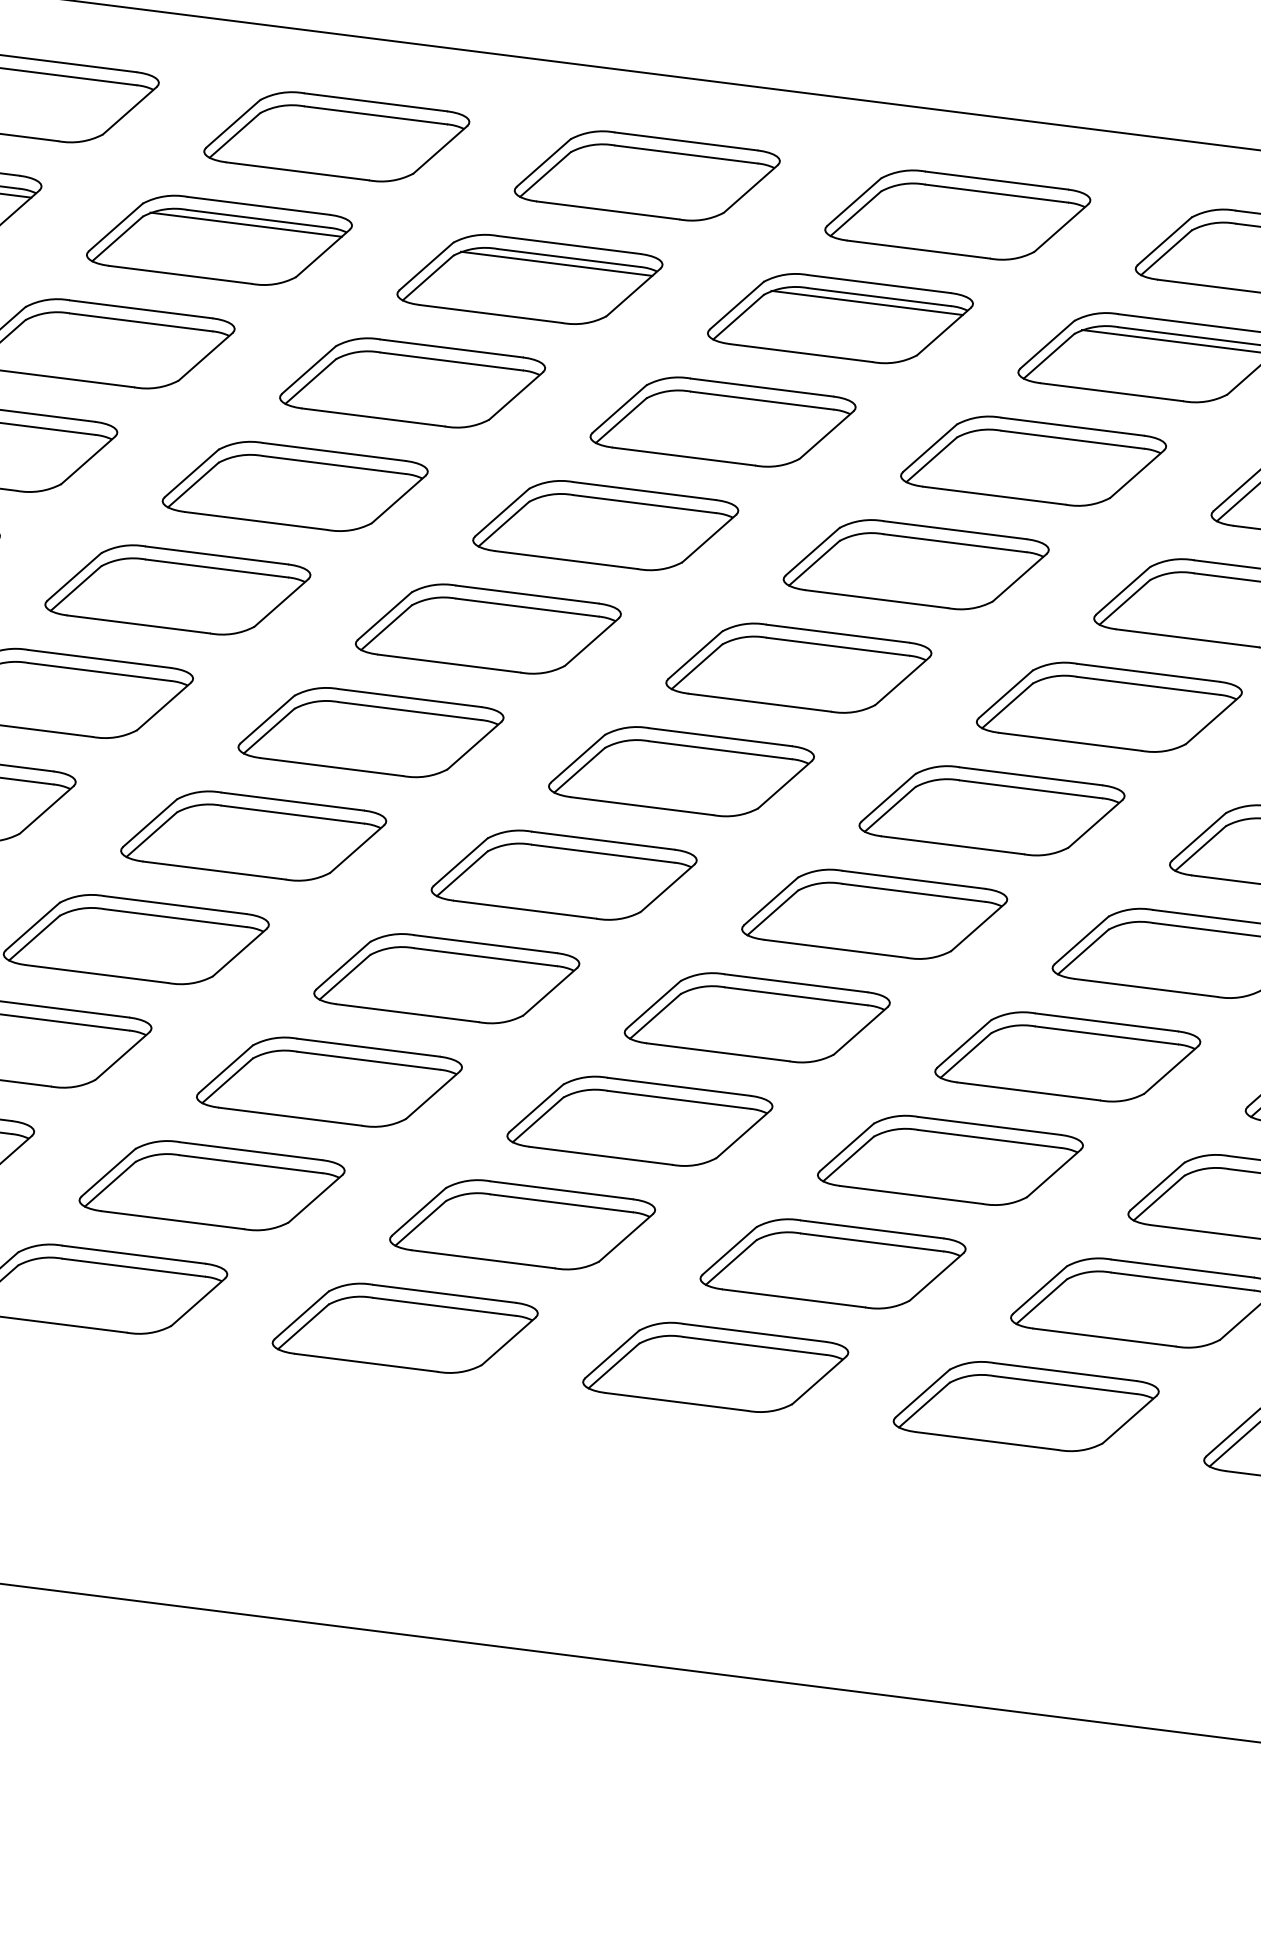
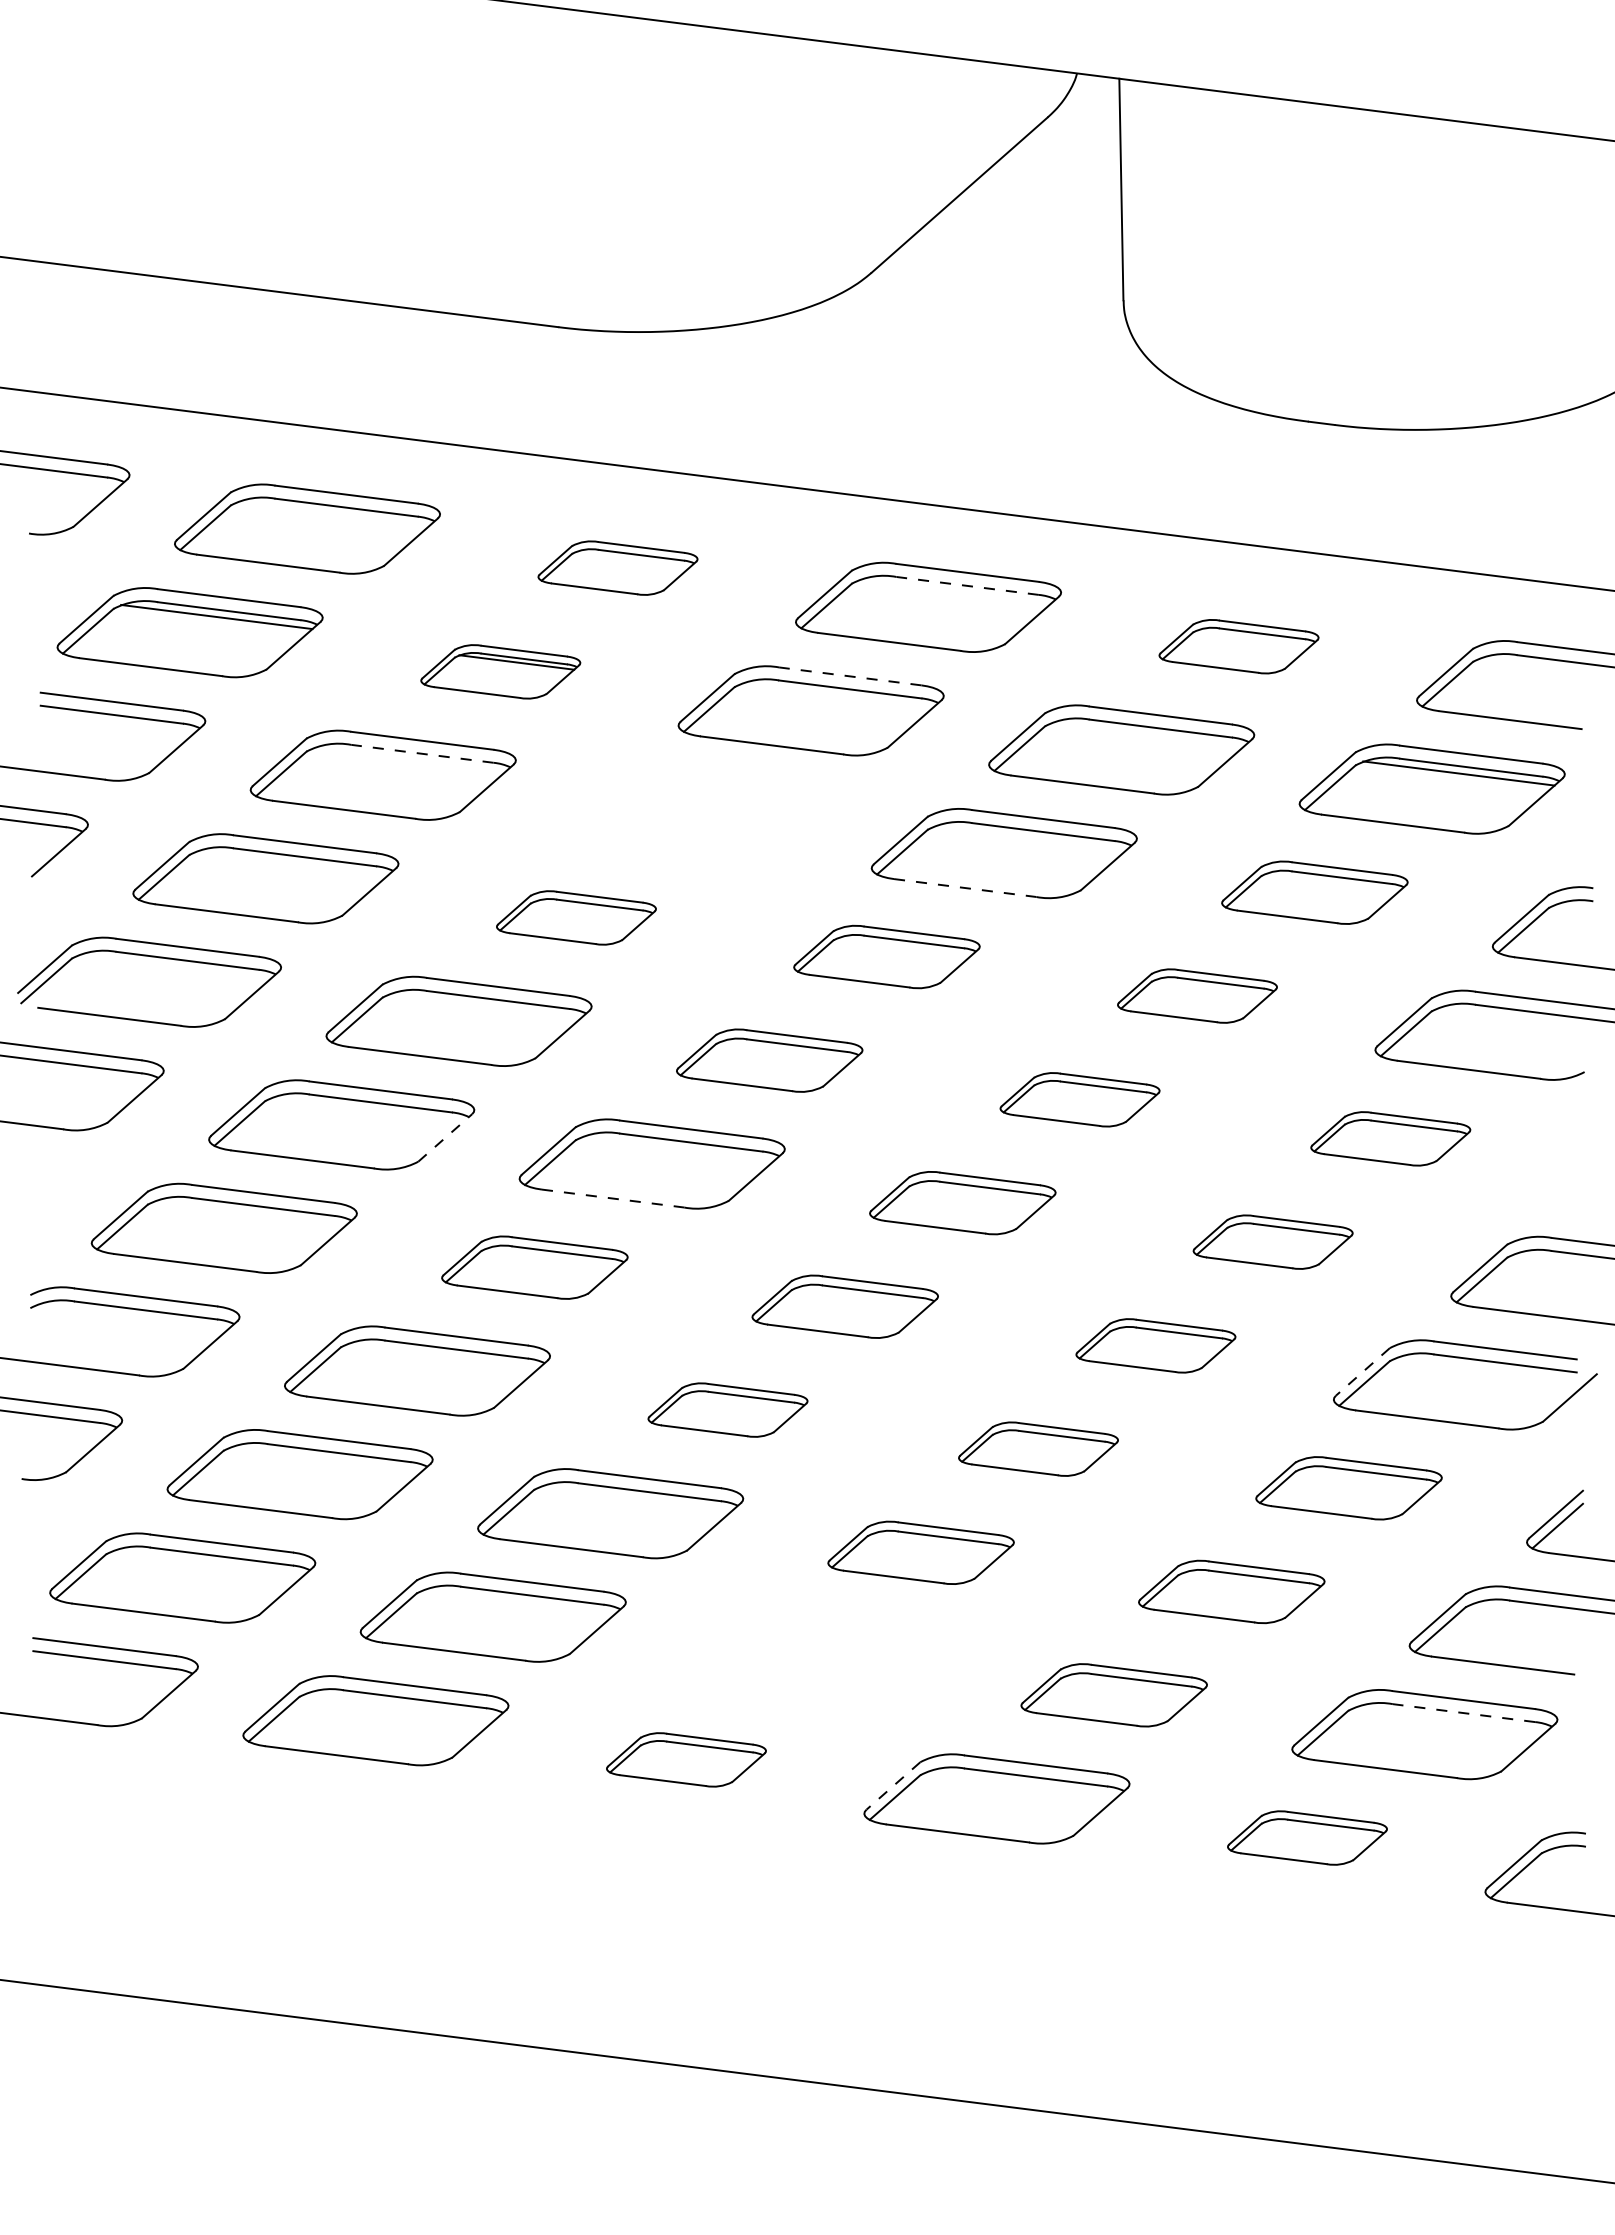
part: (336, 136) -> (617, 567), size x0.6
line: (686, 154) -> (967, 585), solid -> dashed
part: (957, 215) -> (1238, 646), size x0.6
part: (219, 240) -> (500, 671), size x0.6
line: (569, 245) -> (850, 676), solid -> dashed
line: (556, 264) -> (837, 695), removed
line: (867, 303) -> (1148, 734), removed
line: (141, 322) -> (422, 753), solid -> dashed
part: (412, 382) -> (693, 813), removed
line: (684, 457) -> (965, 888), solid -> dashed
part: (1033, 461) -> (1314, 892), size x0.7
part: (295, 486) -> (576, 917), size x0.6
part: (605, 525) -> (886, 956), size x0.7
part: (916, 564) -> (1197, 995), size x0.6
part: (488, 629) -> (769, 1060), size x0.7
part: (798, 668) -> (1079, 1099), size x0.6
line: (164, 706) -> (445, 1137), solid -> dashed
part: (1109, 707) -> (1390, 1138), size x0.6
line: (332, 767) -> (613, 1198), solid -> dashed
part: (681, 771) -> (962, 1202), size x0.7
part: (991, 810) -> (1272, 1241), size x0.6
part: (253, 836) -> (534, 1267), size x0.7
part: (563, 875) -> (844, 1306), size x0.7
part: (874, 914) -> (1155, 1345), size x0.6
line: (1081, 940) -> (1362, 1371), solid -> dashed
part: (446, 977) -> (727, 1409), size x0.6
part: (757, 1016) -> (1038, 1448), size x0.6
part: (1067, 1055) -> (1348, 1487), size x0.7
part: (639, 1120) -> (920, 1552), size x0.7
part: (950, 1159) -> (1231, 1591), size x0.7
part: (522, 1223) -> (803, 1655), removed
part: (832, 1262) -> (1113, 1694), size x0.7
line: (1182, 1281) -> (1463, 1713), solid -> dashed
part: (405, 1327) -> (686, 1759), size x0.6
line: (612, 1353) -> (893, 1785), solid -> dashed
part: (1026, 1405) -> (1307, 1837), size x0.6

